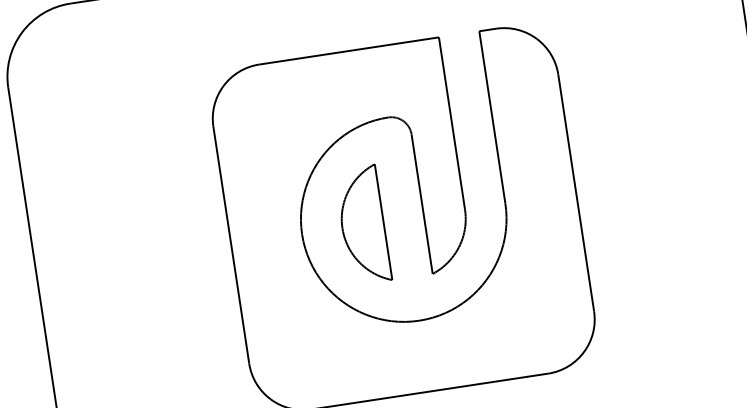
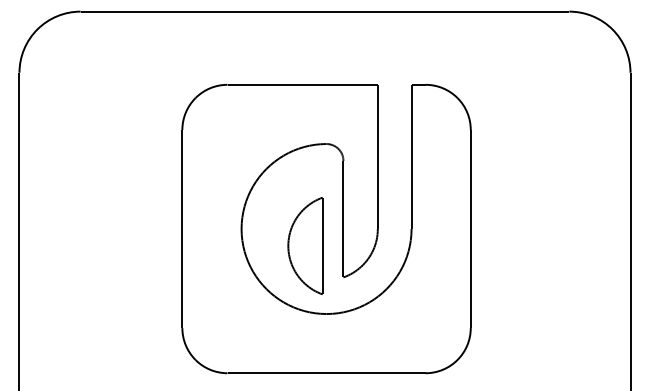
part: (362, 224) -> (305, 245), moved

